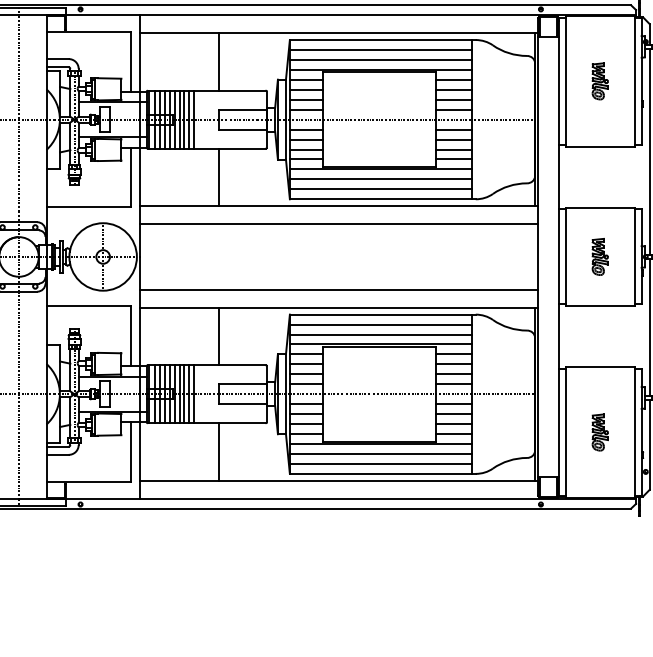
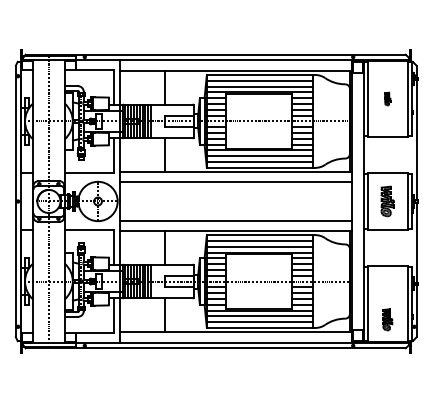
part: (599, 80) -> (387, 98), size x0.6
part: (599, 256) -> (387, 201), size x1.4
part: (599, 431) -> (387, 319), moved

